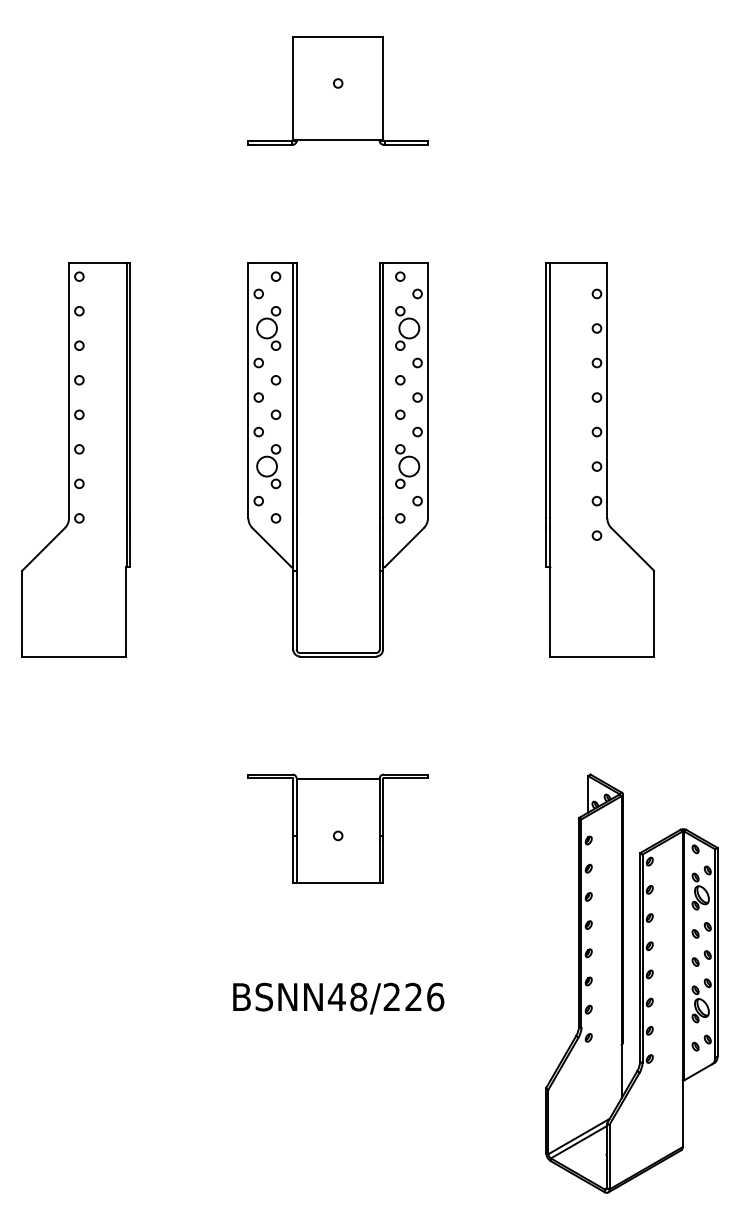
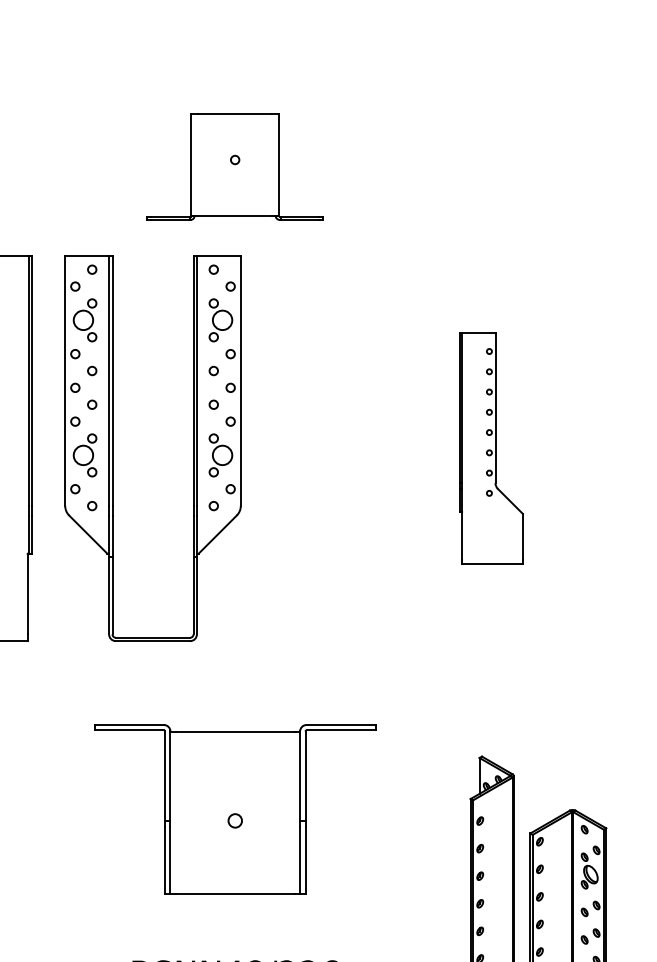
part: (337, 90) -> (234, 166), moved
part: (297, 459) -> (113, 448), moved
part: (599, 459) -> (490, 448), size x0.6
part: (337, 828) -> (234, 809), size x1.6

